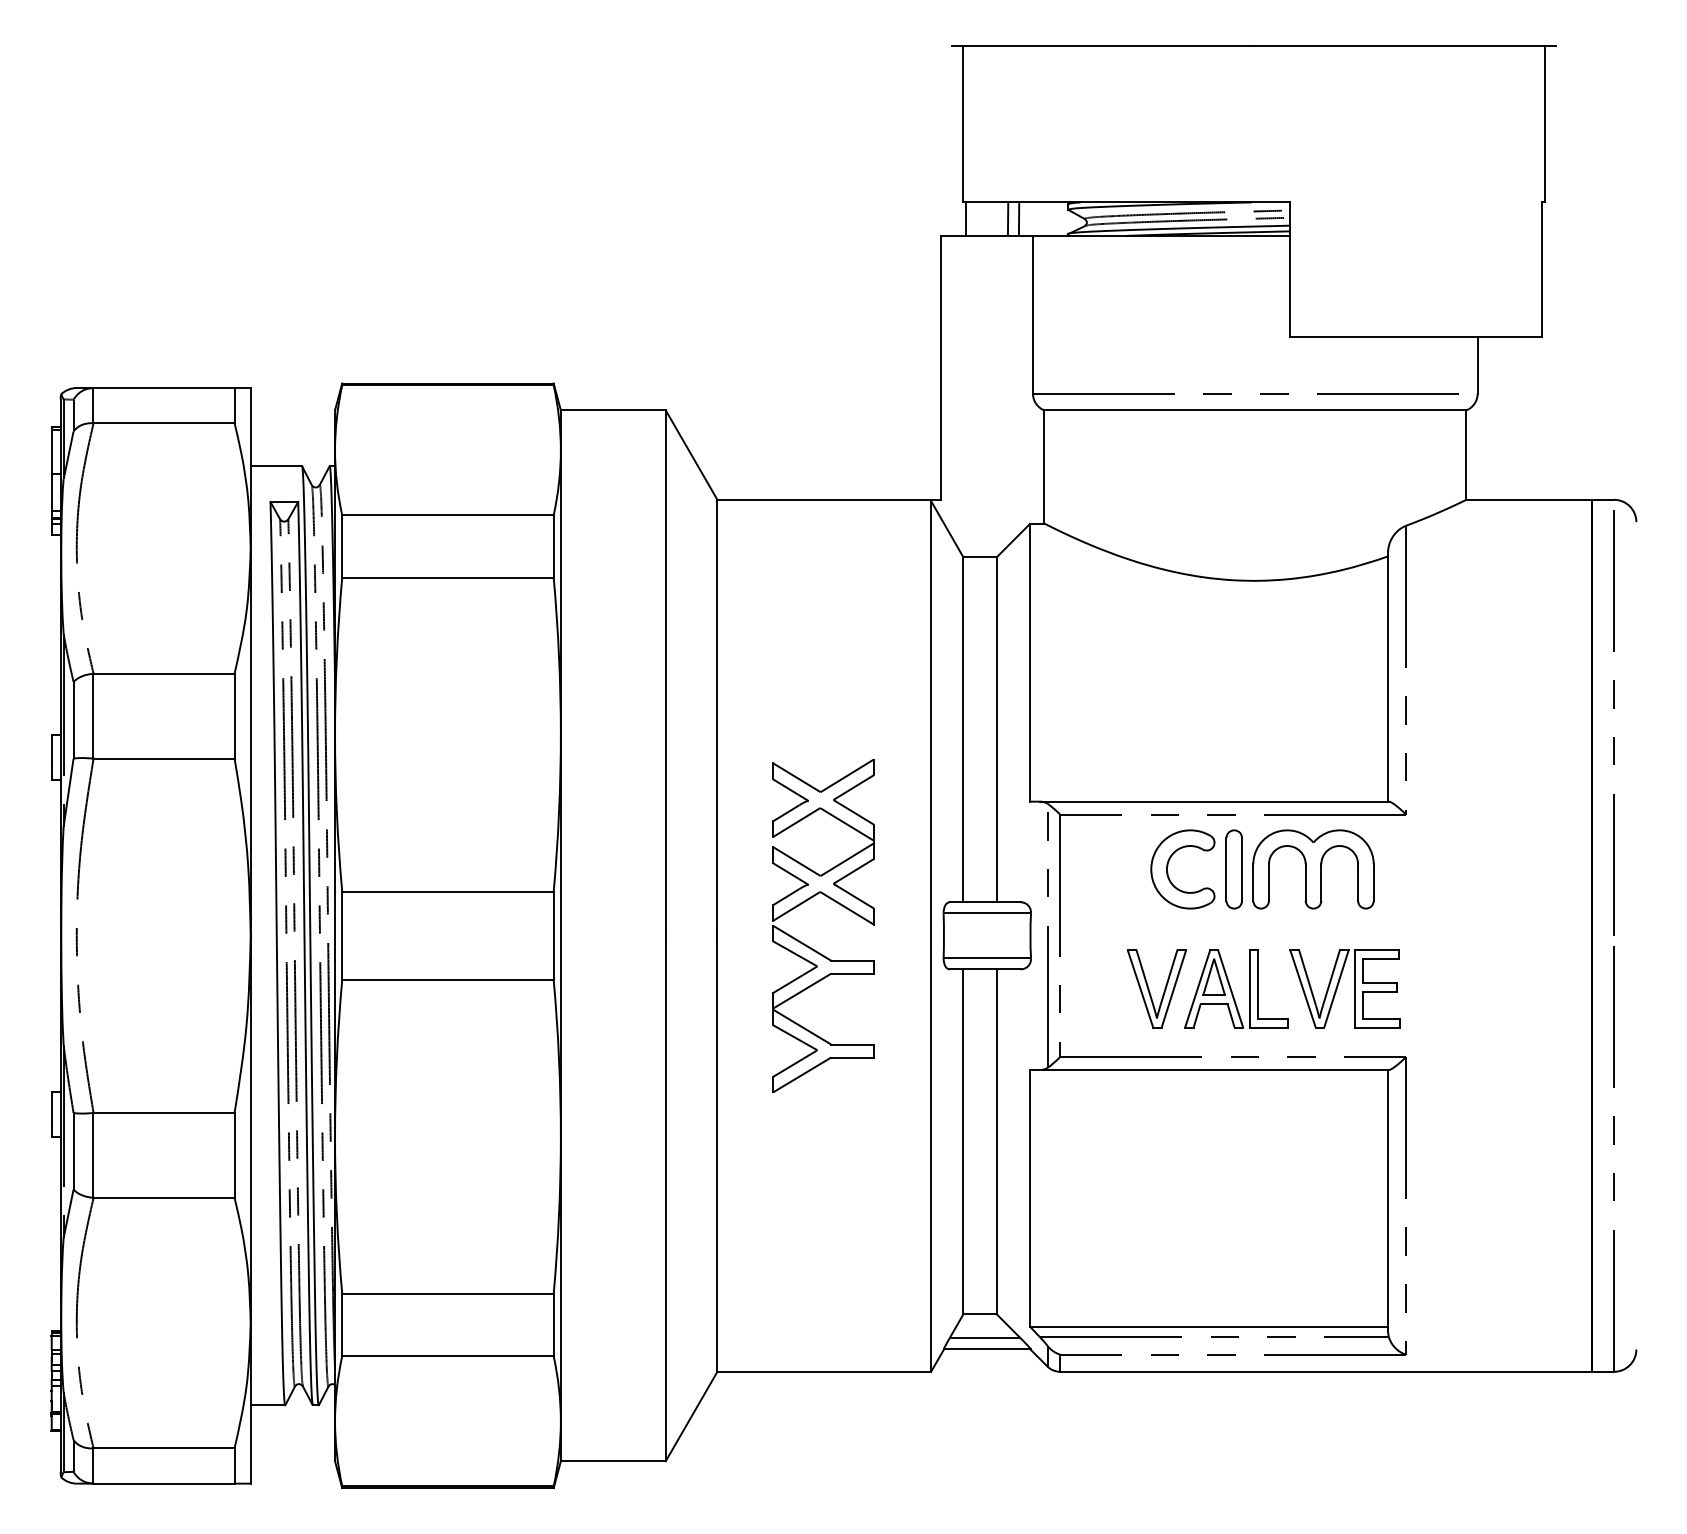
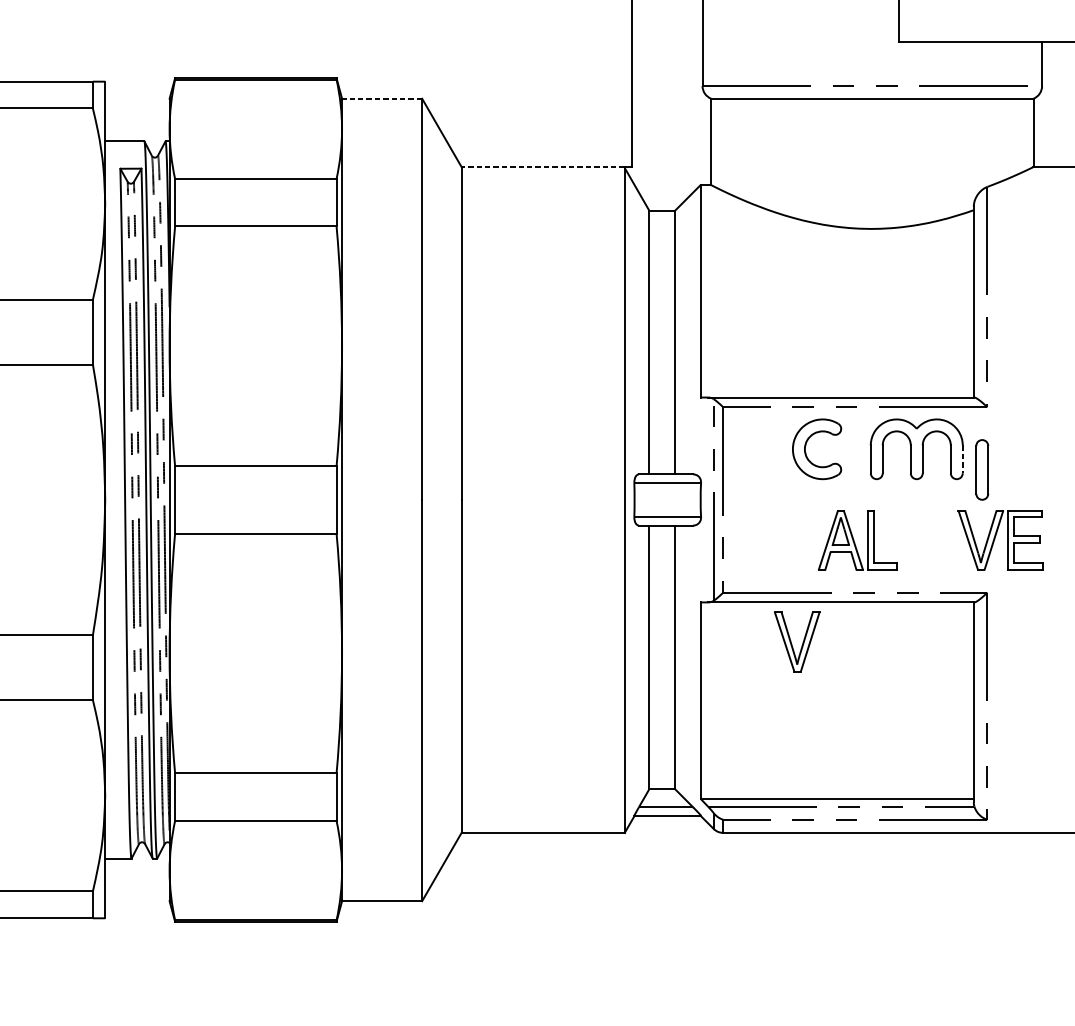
line: (612, 410) -> (381, 98), solid -> dashed
line: (824, 499) -> (543, 166), solid -> dashed
part: (1233, 869) -> (981, 469), moved
line: (1373, 883) -> (962, 460), solid -> dashed
part: (811, 947) -> (533, 508), removed
part: (1338, 986) -> (995, 538), moved
part: (1150, 991) -> (792, 644), moved

